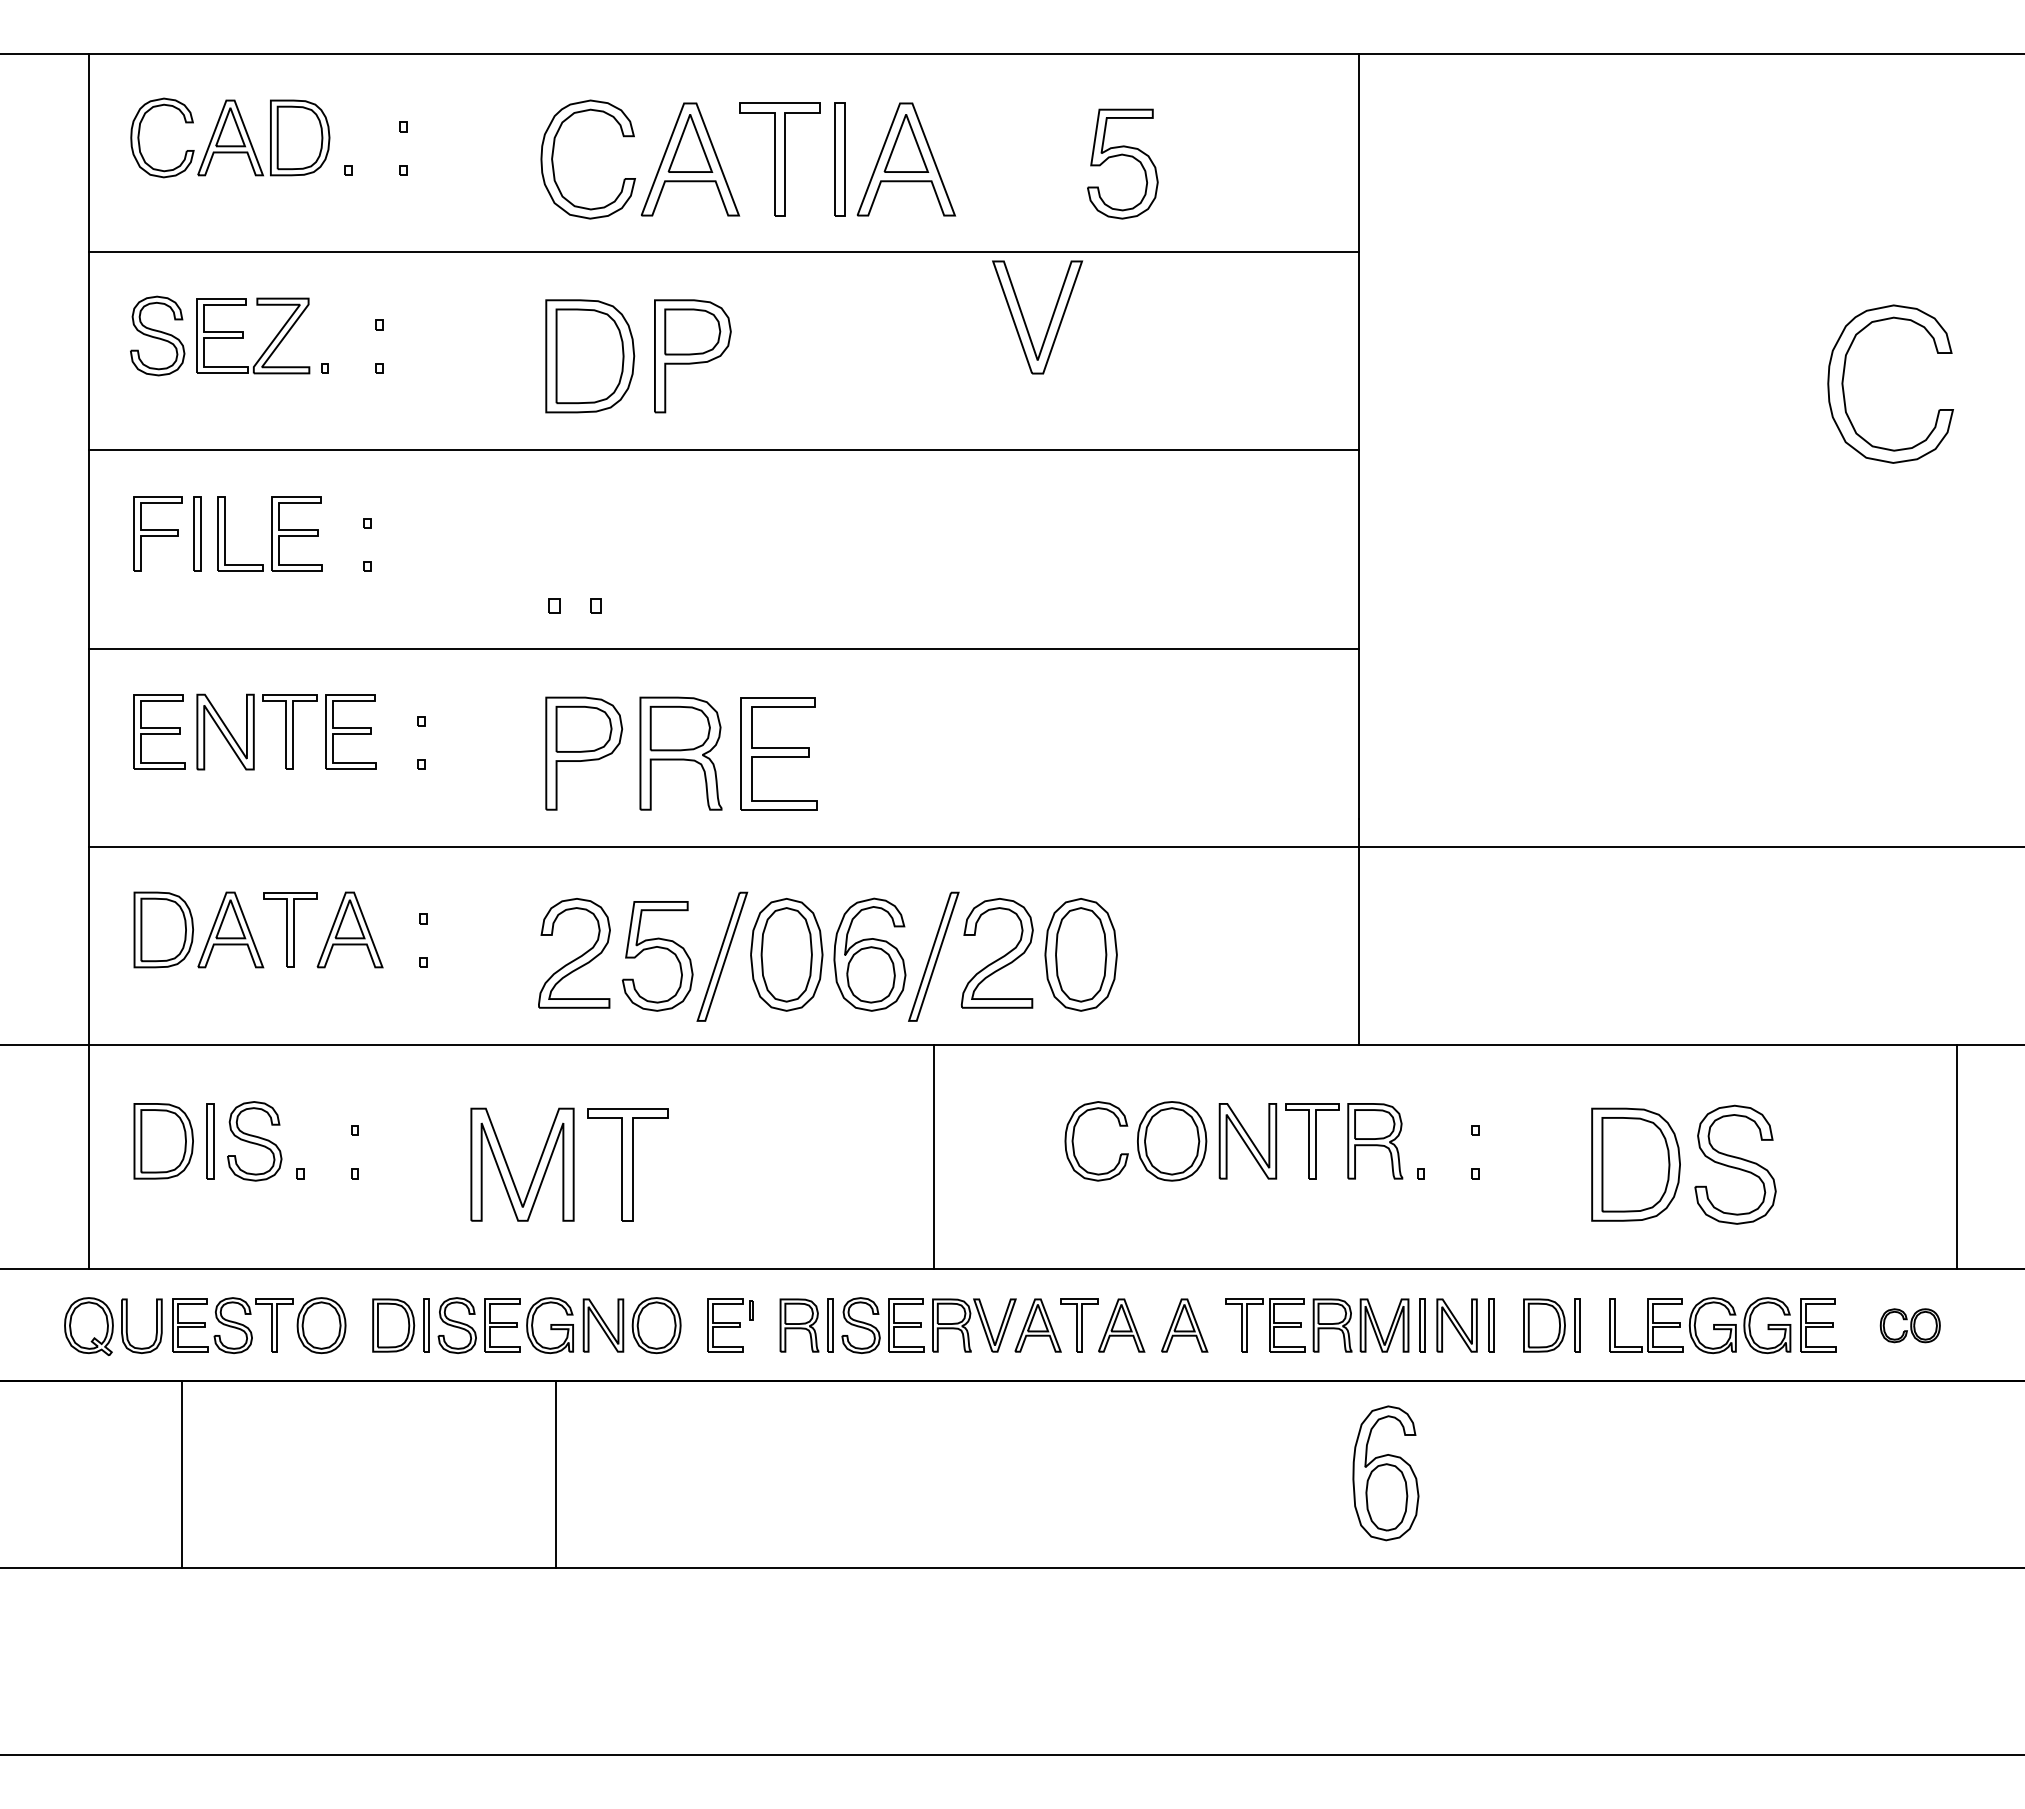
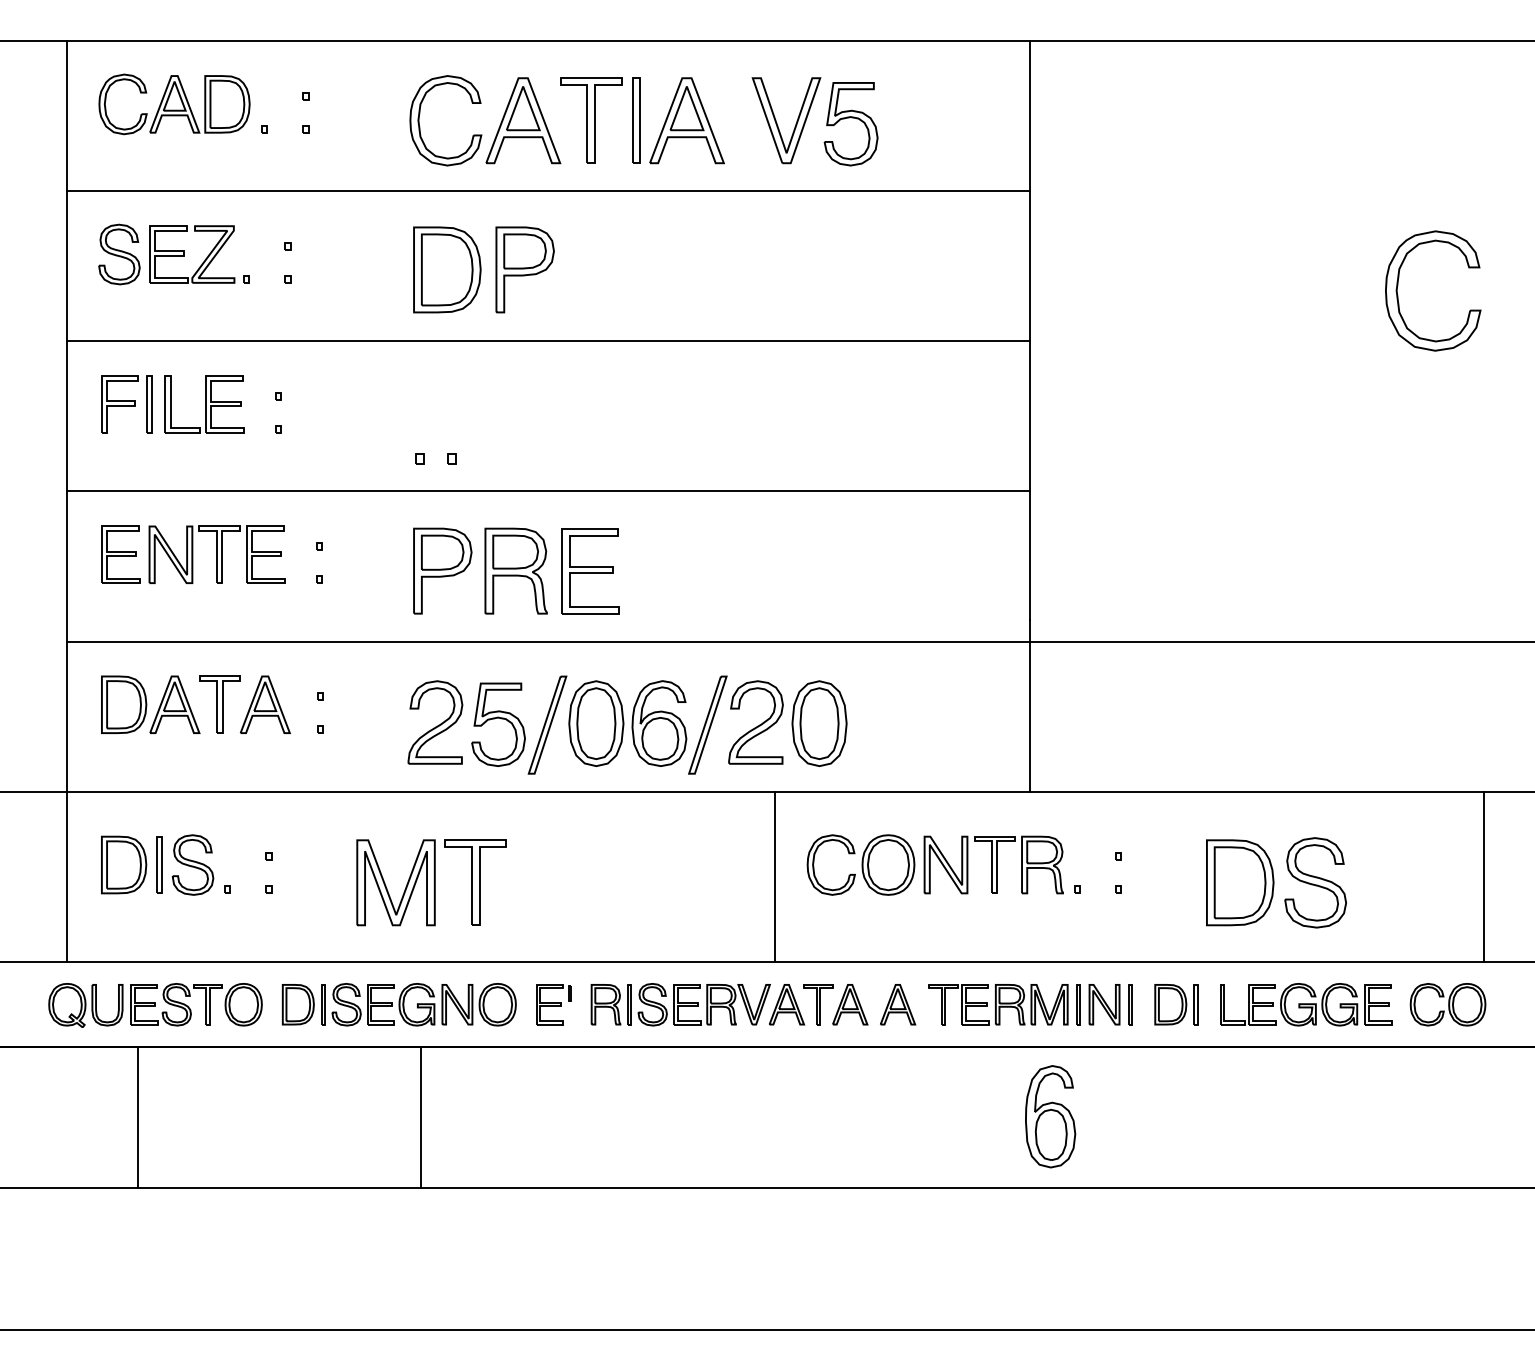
part: (1026, 323) -> (778, 125), moved
line: (934, 1156) -> (775, 876), moved
part: (1910, 1325) -> (1448, 1004), size x1.67

